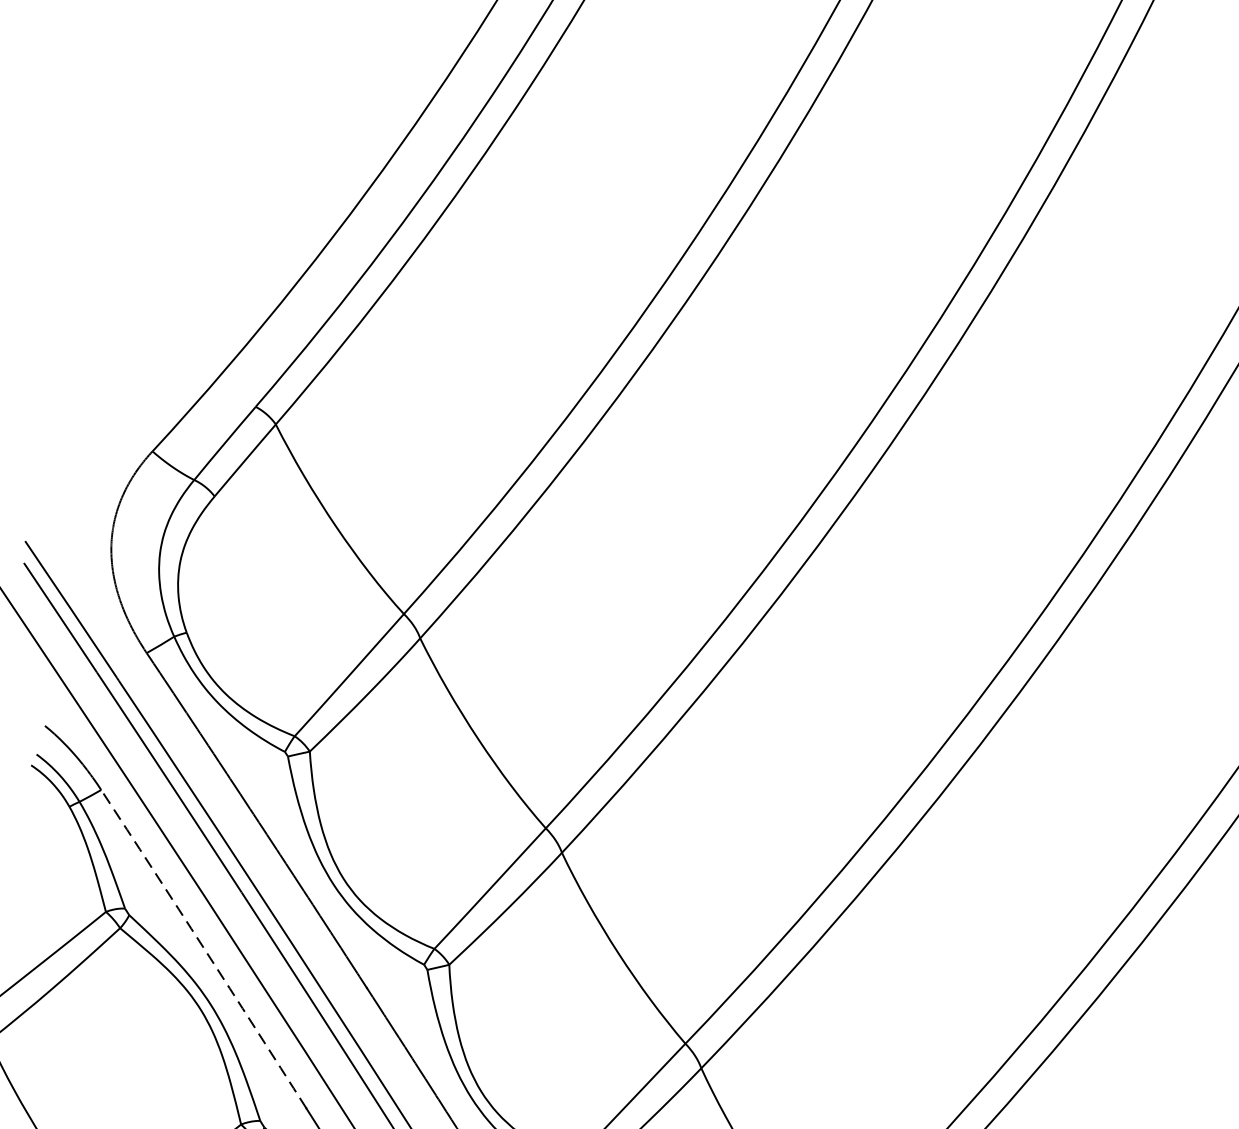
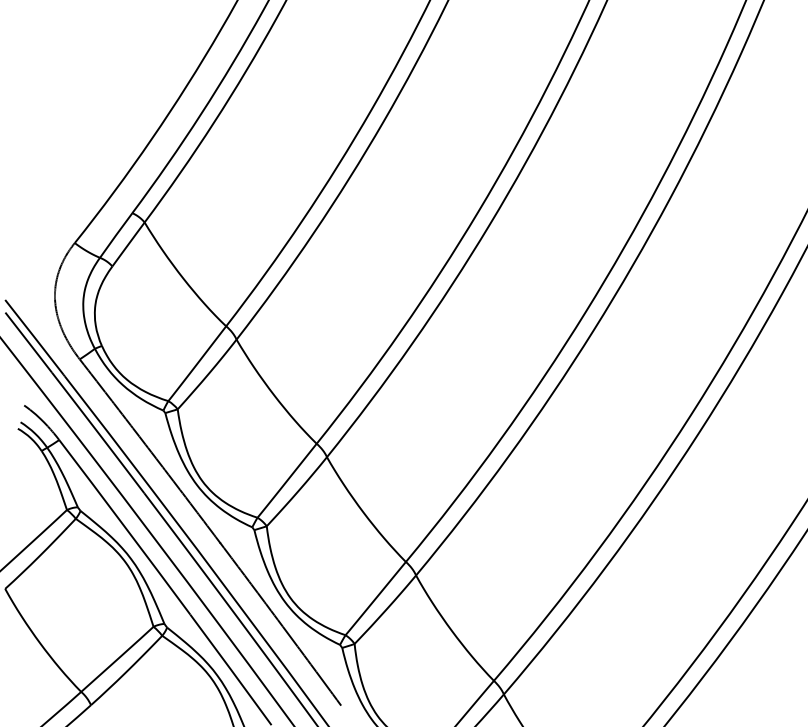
arc: (204, 949) -> (125, 527), dashed -> solid

